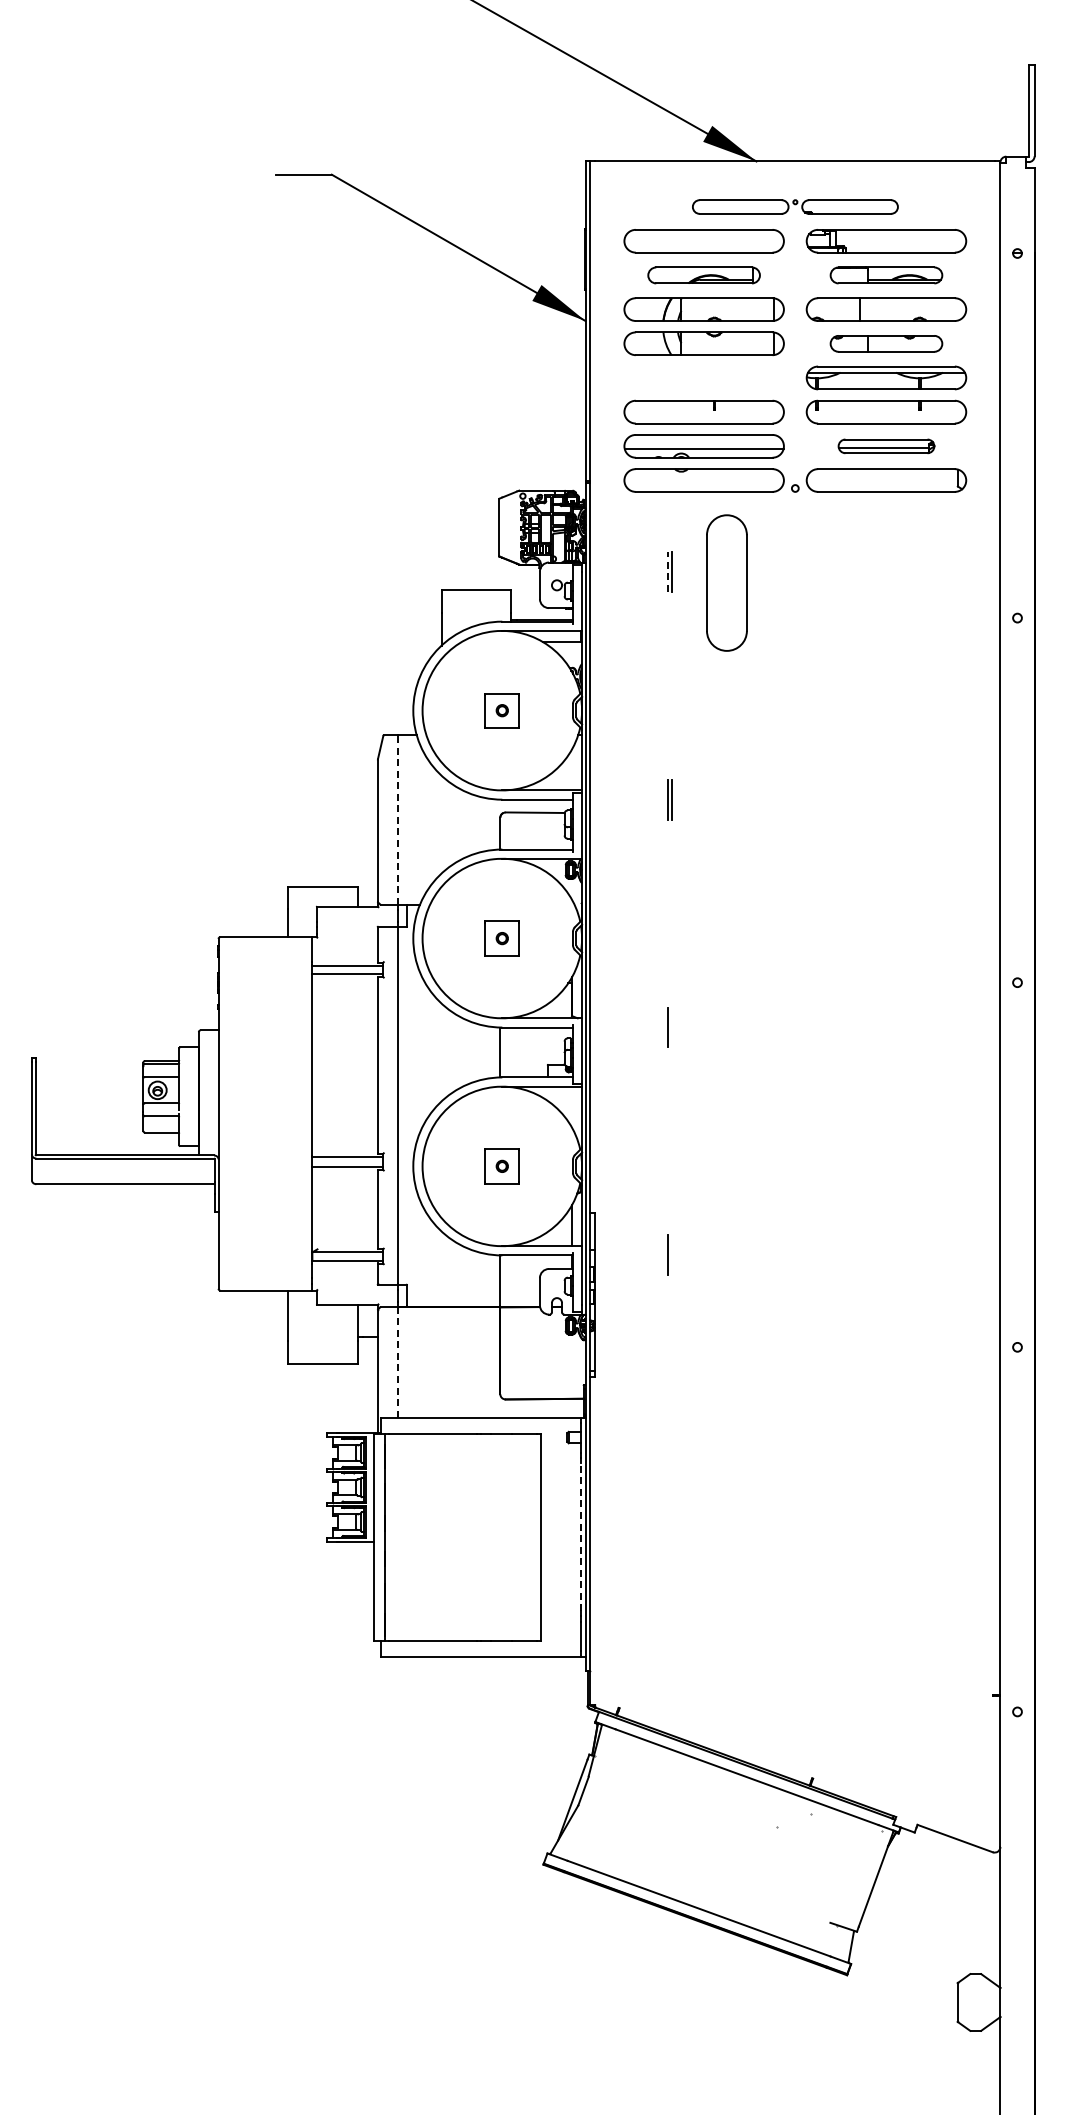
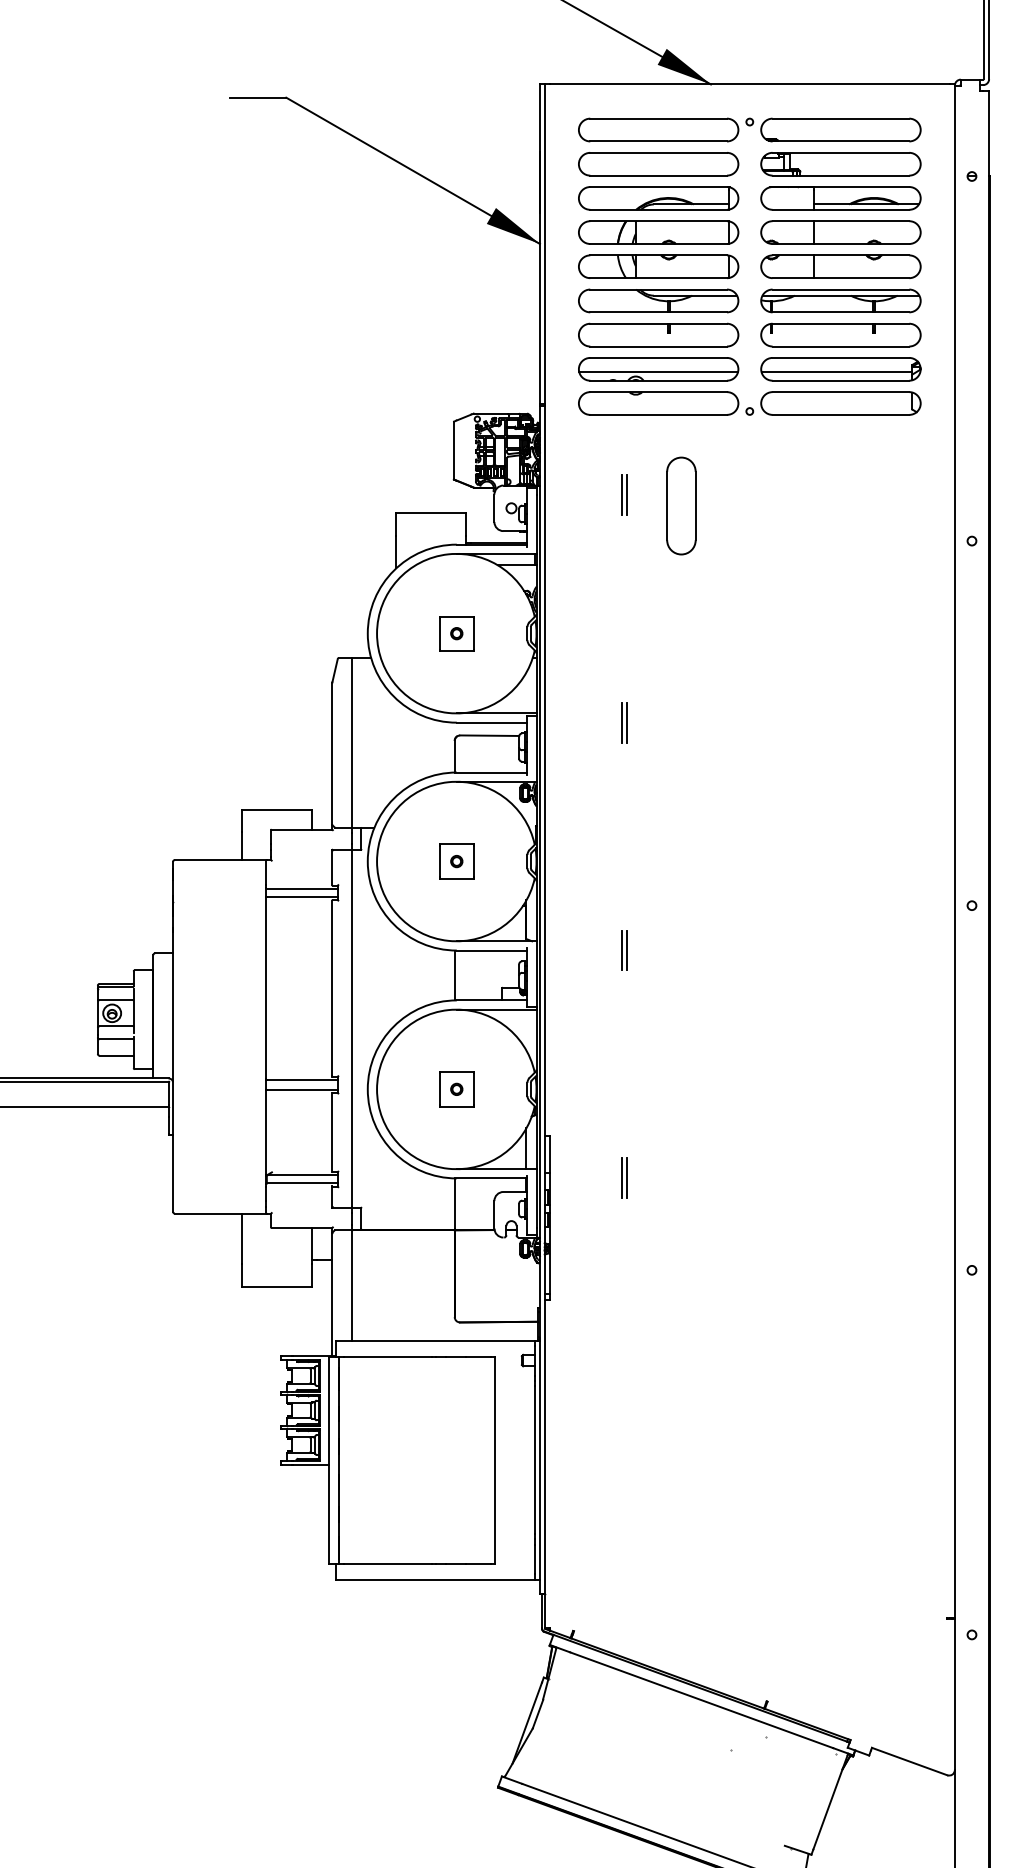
part: (795, 206) -> (749, 129), size x1.67
part: (703, 275) -> (657, 198), size x1.43
part: (886, 275) -> (840, 198), size x1.43
part: (886, 343) -> (840, 266), size x1.43
part: (703, 377) -> (657, 300), added
part: (886, 446) -> (840, 369), size x1.67
line: (667, 571) -> (621, 494), dashed -> solid
part: (726, 582) -> (680, 505), size x0.71
line: (398, 820) -> (352, 743), dashed -> solid
line: (672, 1027) -> (626, 950), added
line: (672, 1255) -> (626, 1178), added
line: (398, 1361) -> (352, 1284), dashed -> solid
line: (580, 1536) -> (534, 1459), dashed -> solid

